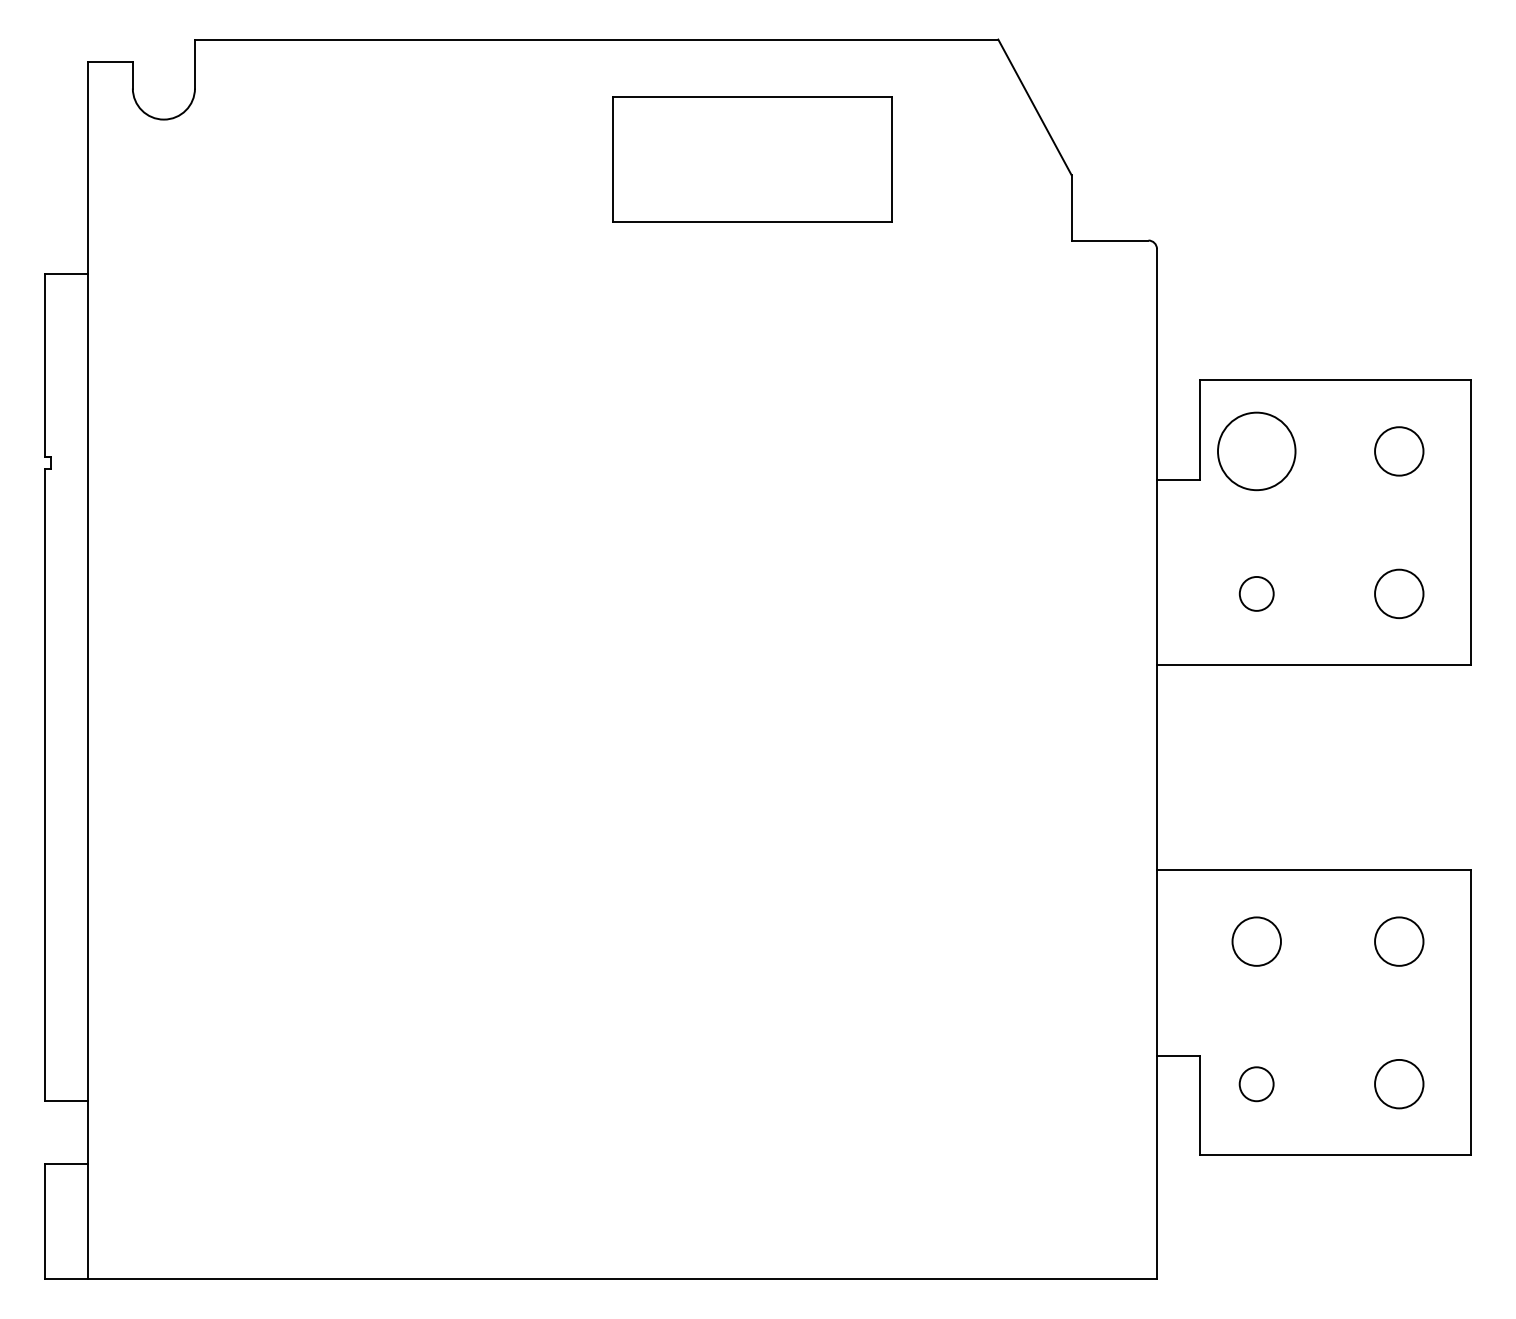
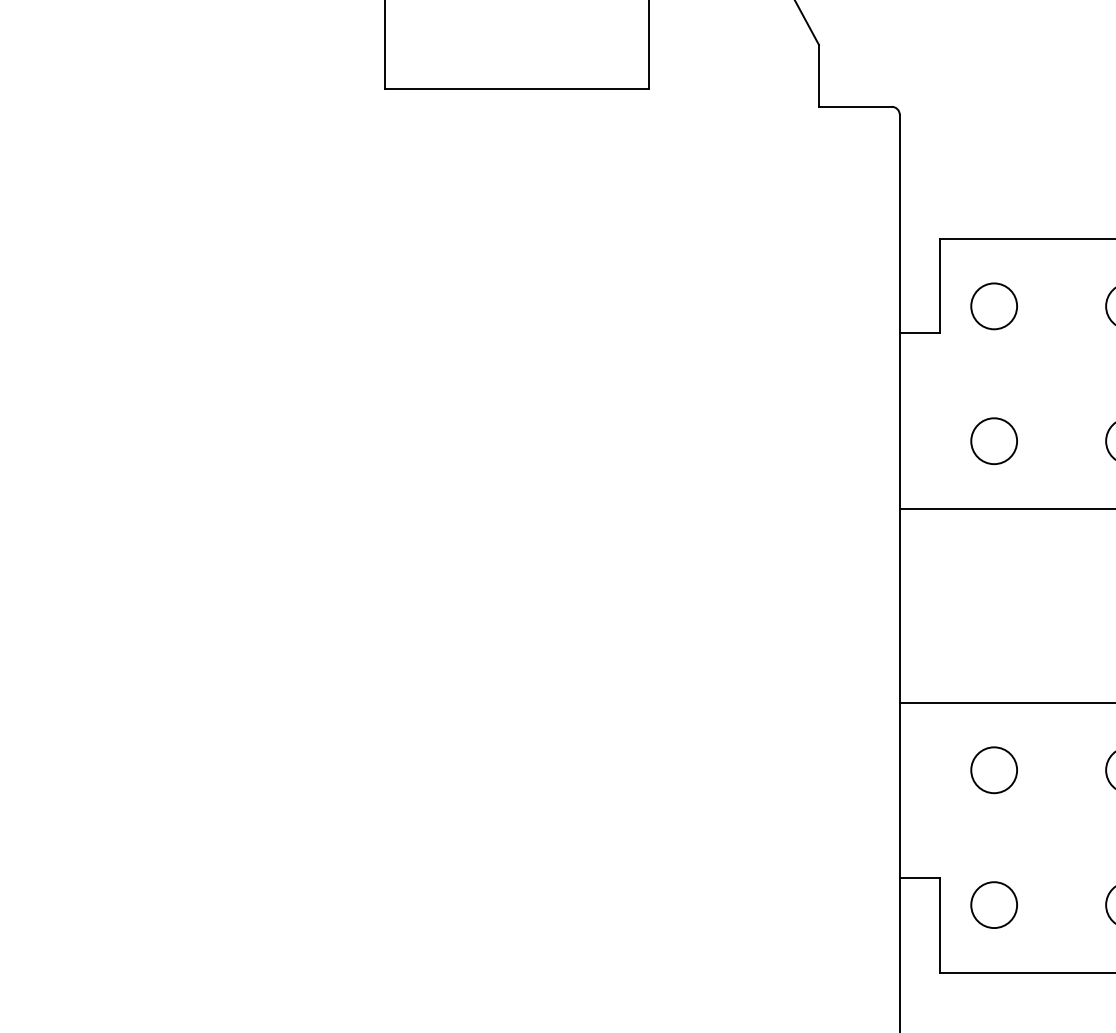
circle: (1256, 451) -> (993, 306), size x0.62
circle: (1256, 593) -> (993, 440), size x1.43
circle: (1256, 1084) -> (993, 905), size x1.43

